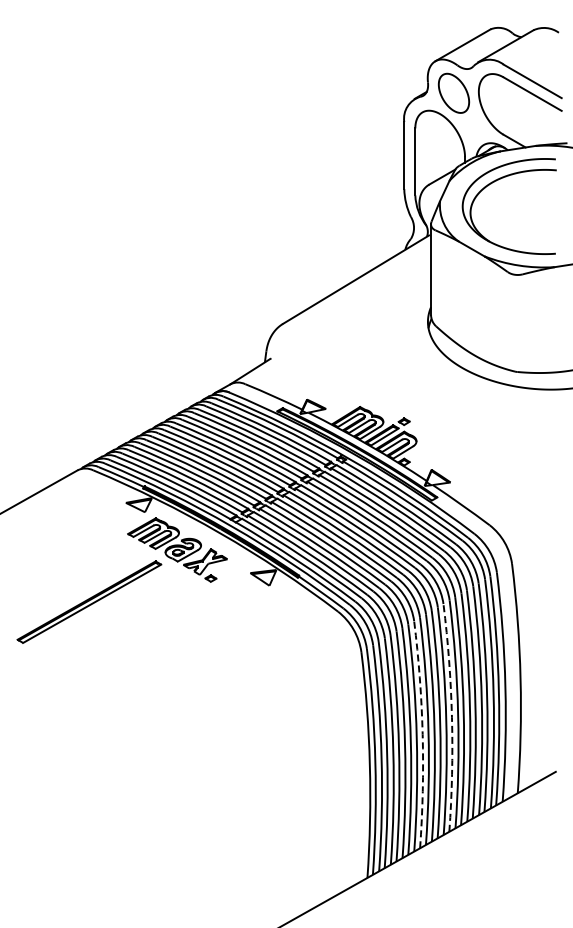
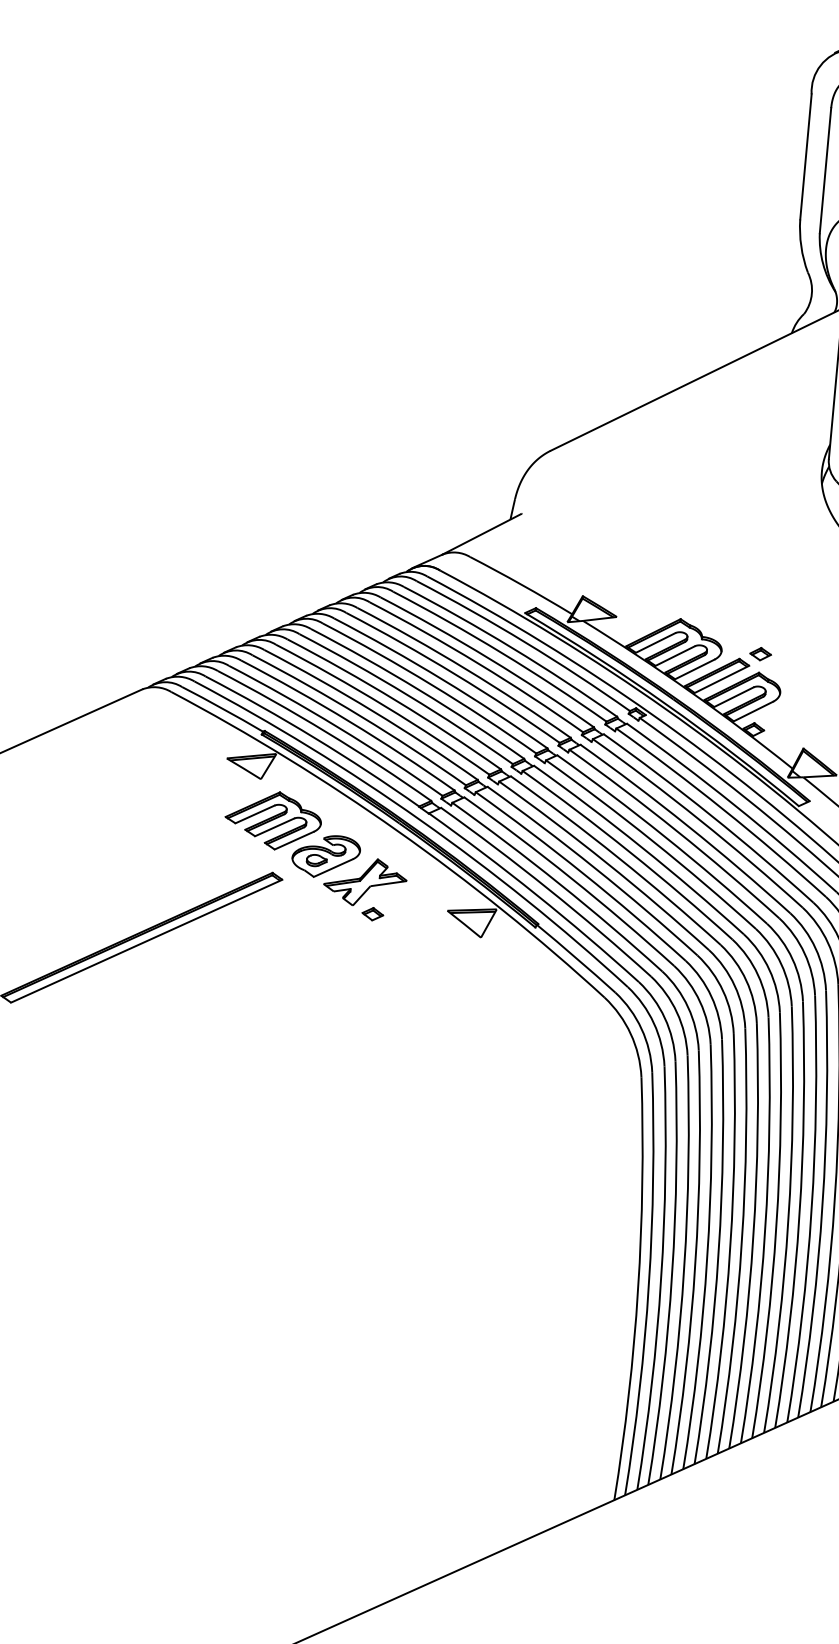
arc: (451, 717) -> (798, 1214), dashed -> solid
arc: (422, 734) -> (741, 1241), dashed -> solid

